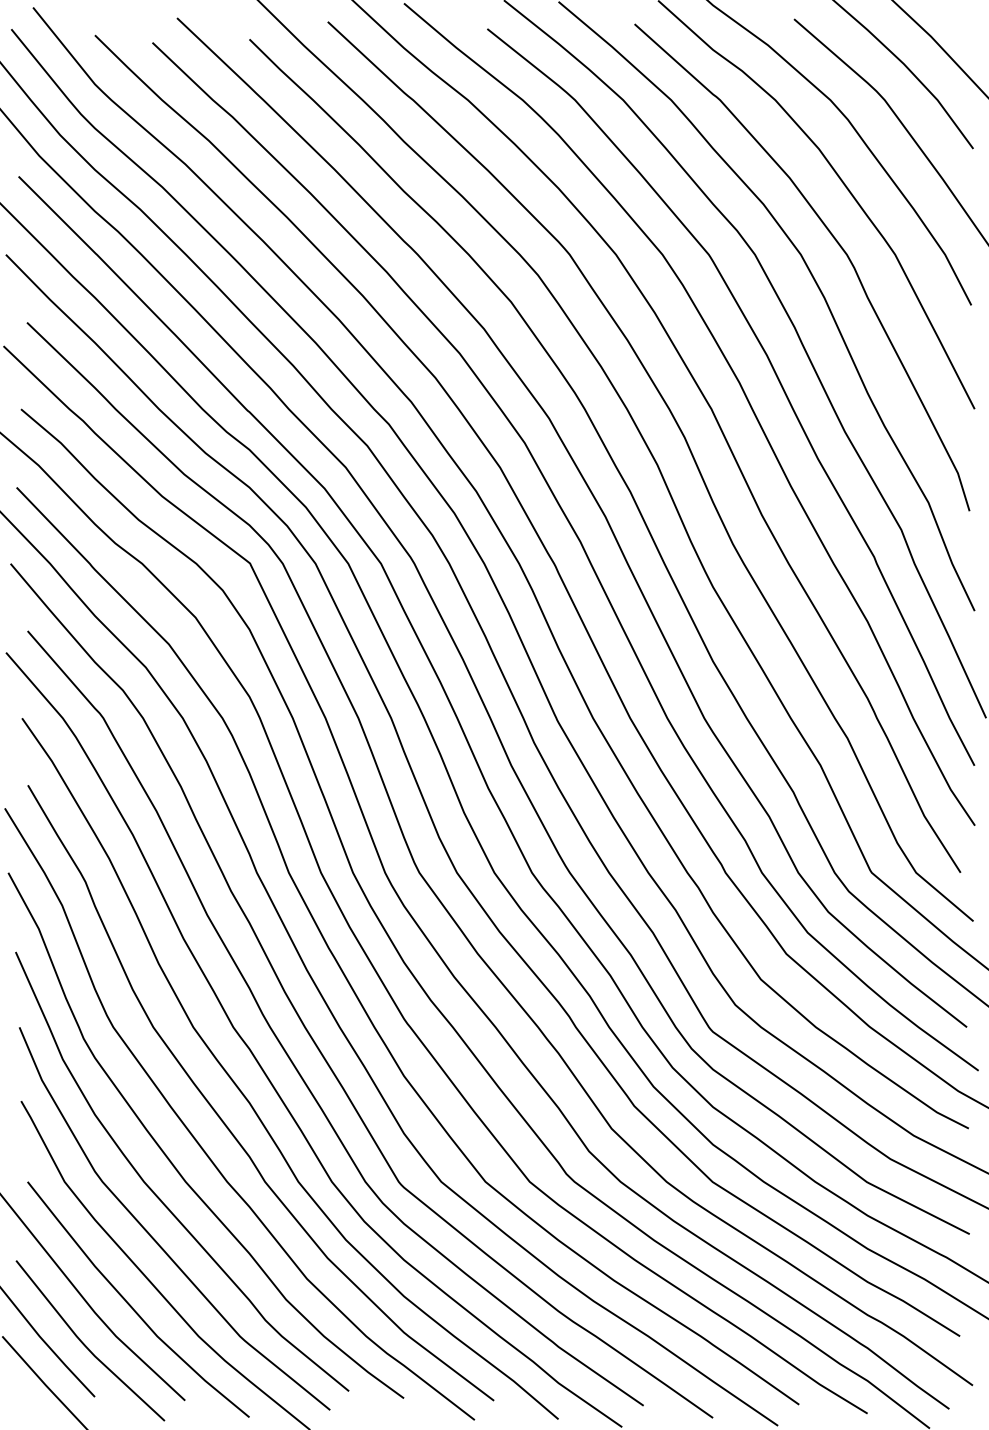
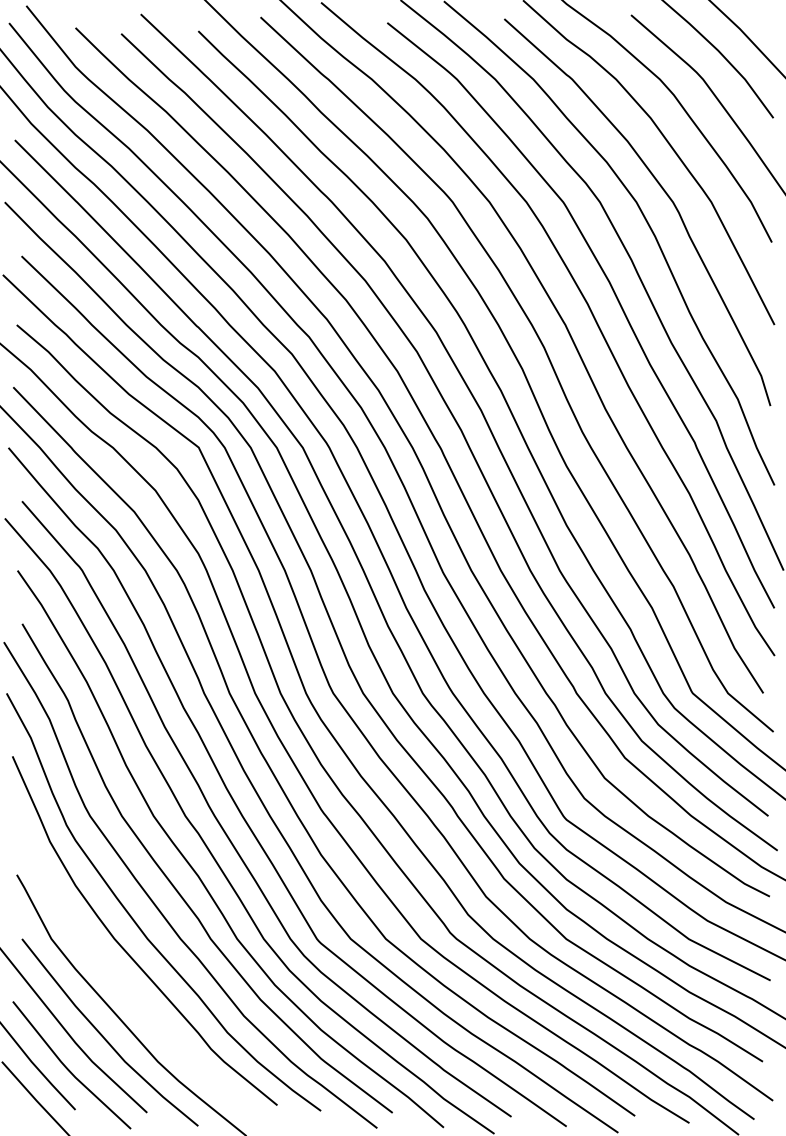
curve: (154, 1238) -> (122, 983), removed

